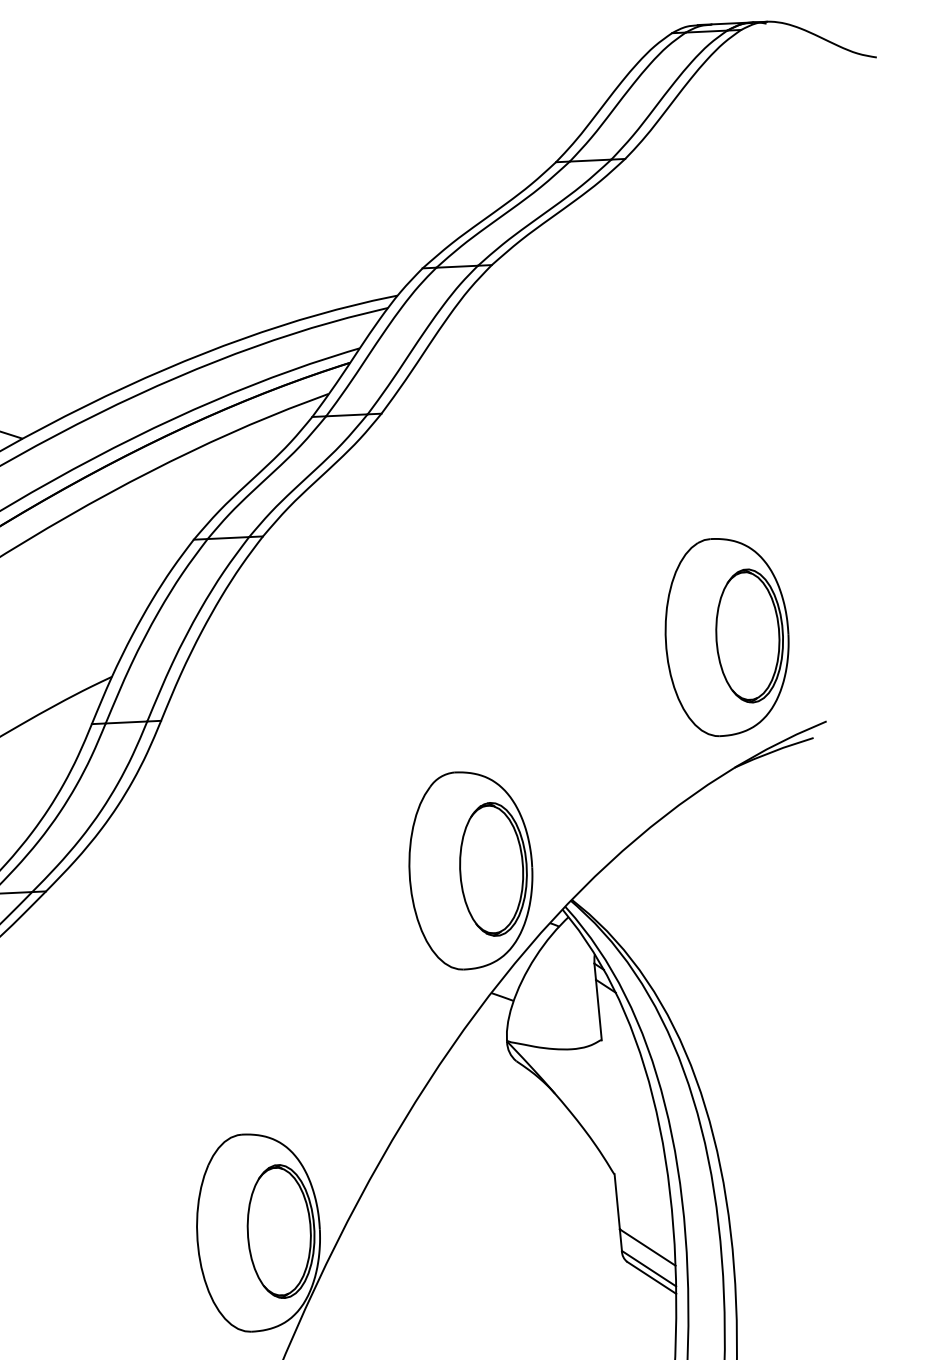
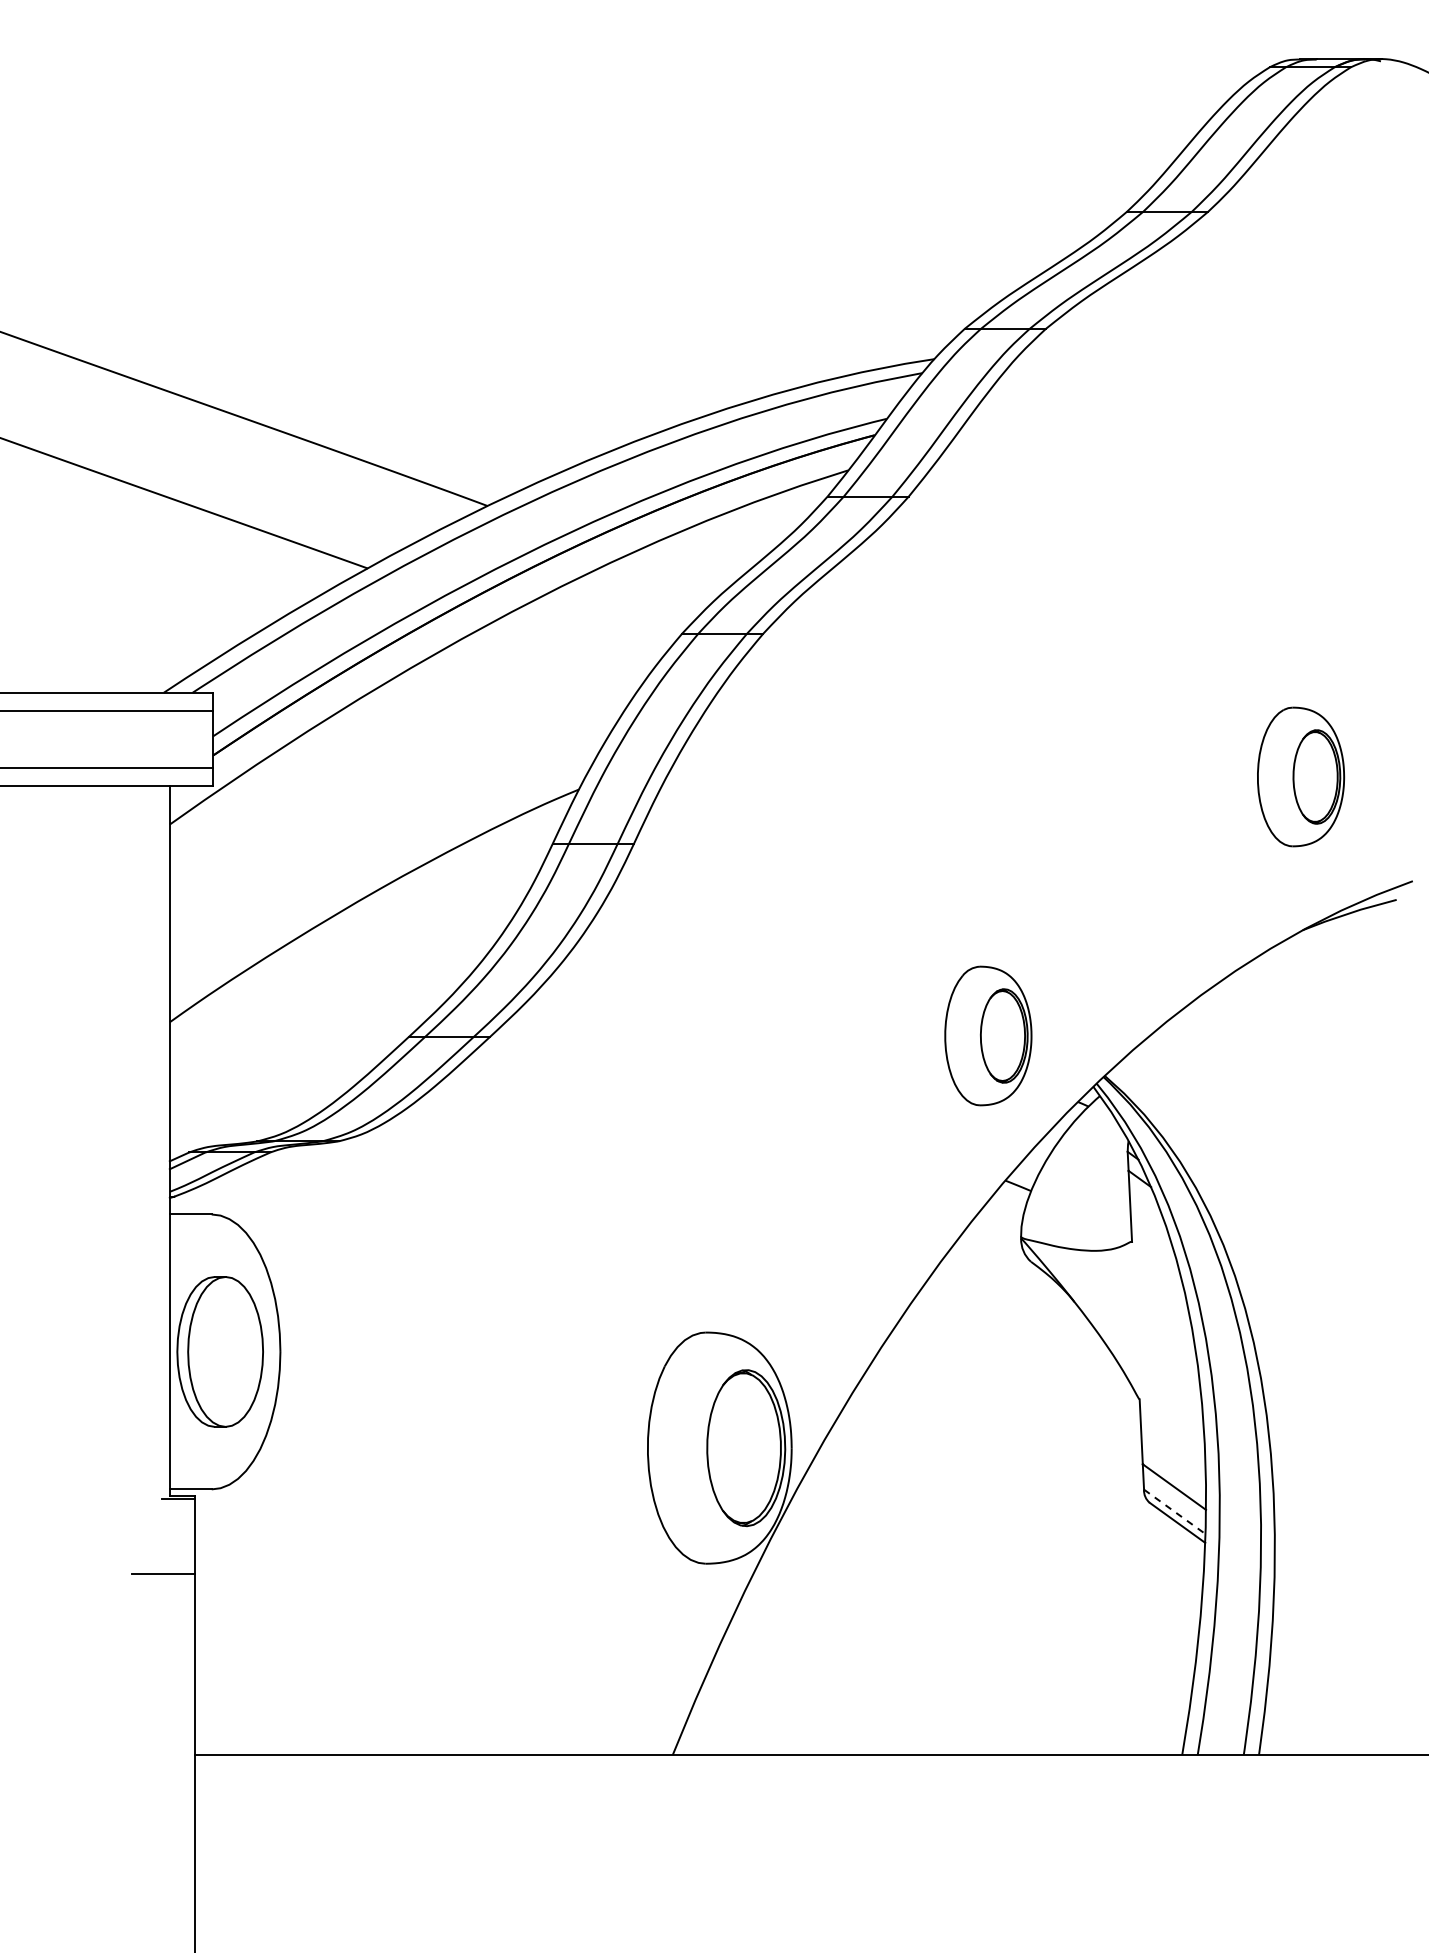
part: (726, 636) -> (1300, 776), size x0.6
part: (471, 870) -> (988, 1035), size x0.6
line: (648, 1268) -> (1174, 1511), solid -> dashed

